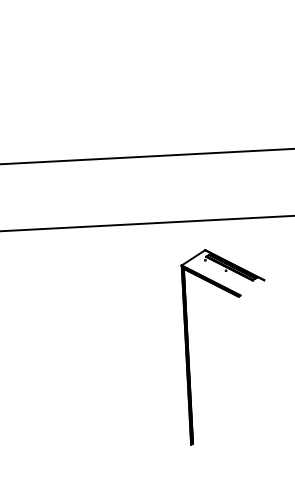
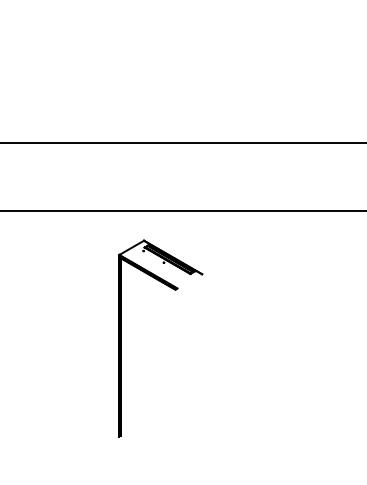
part: (188, 347) -> (121, 338), moved

